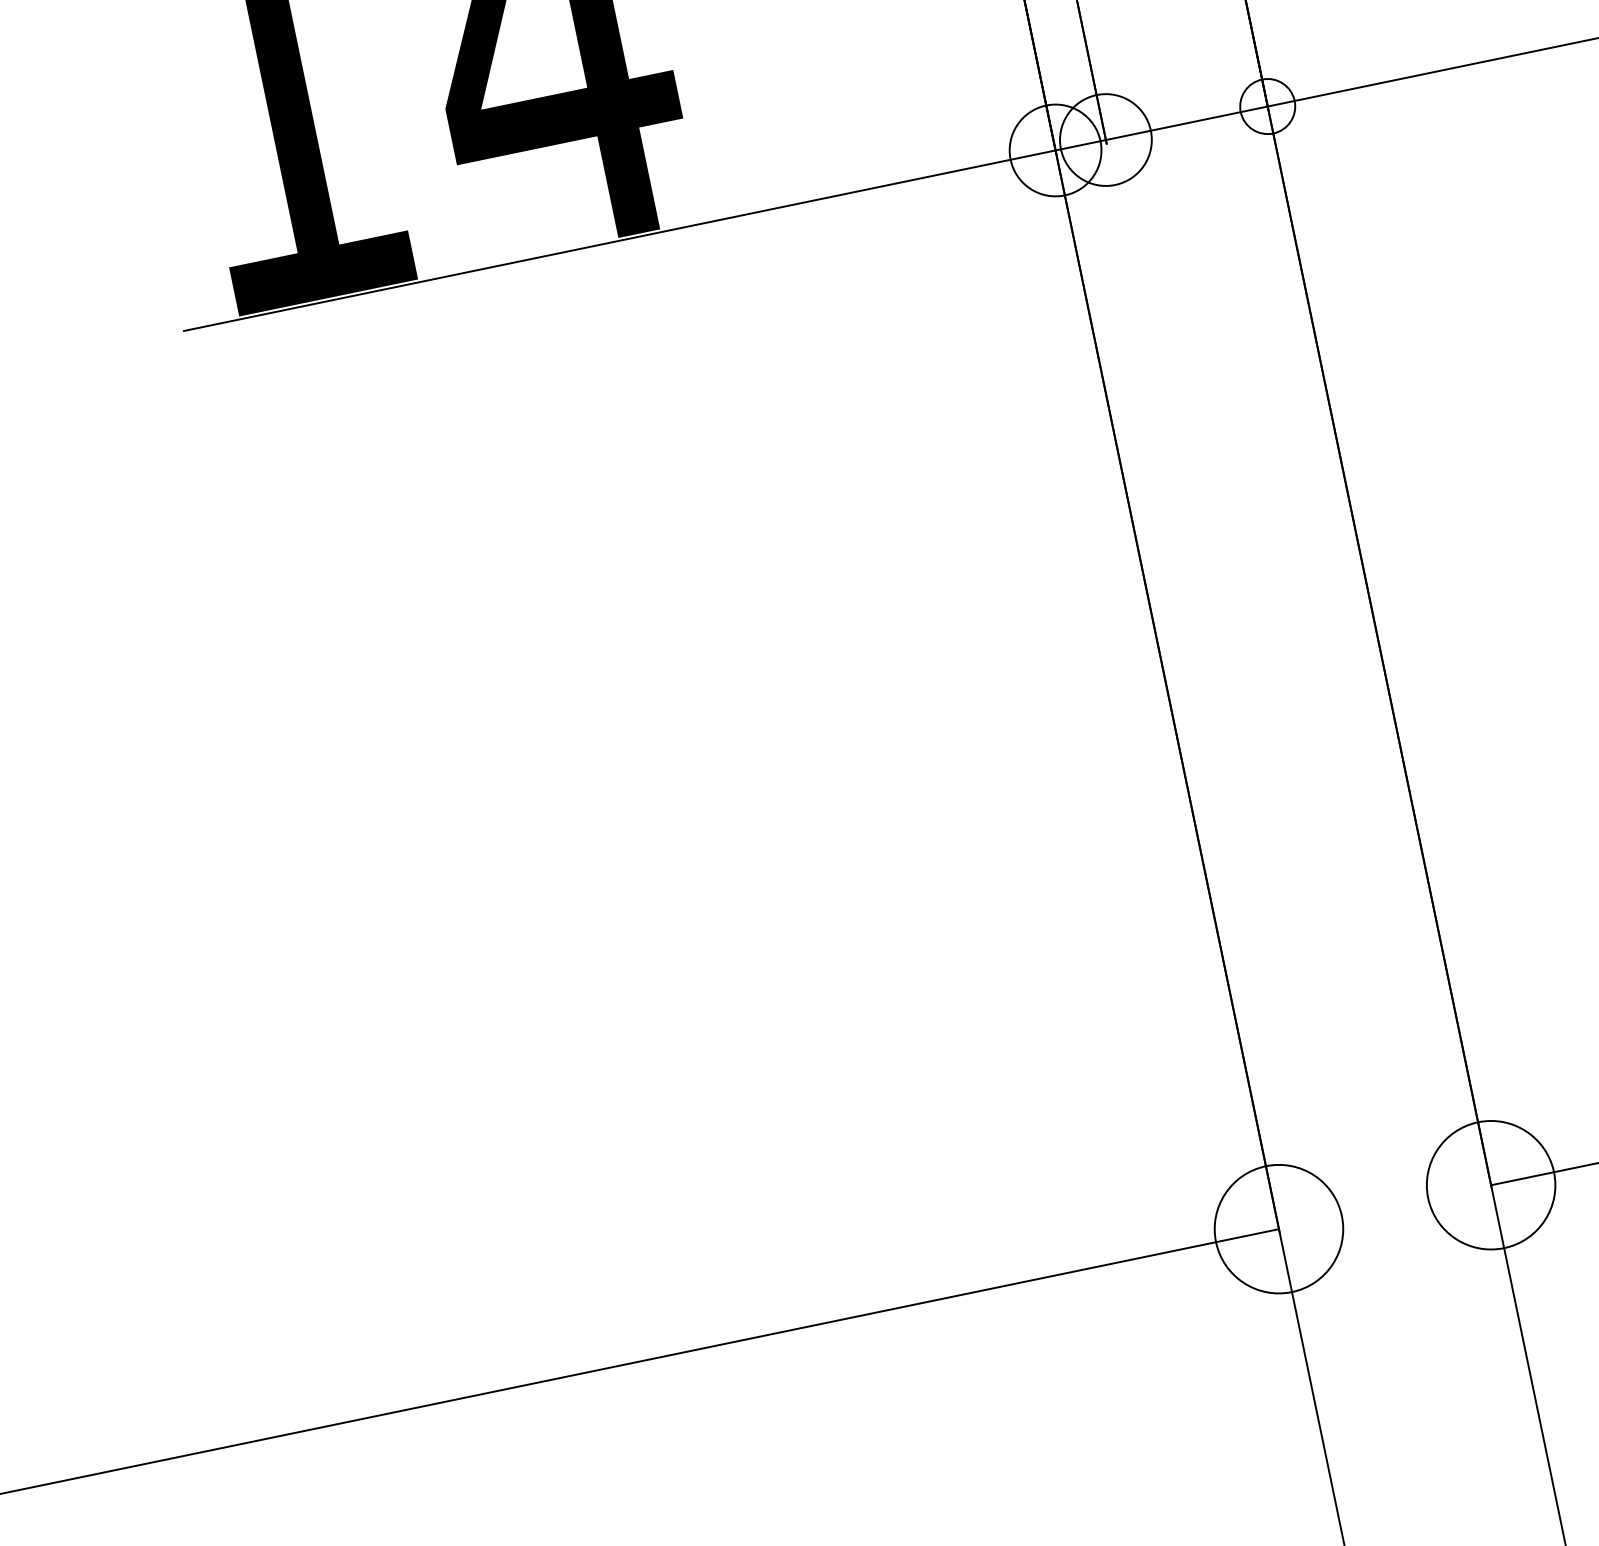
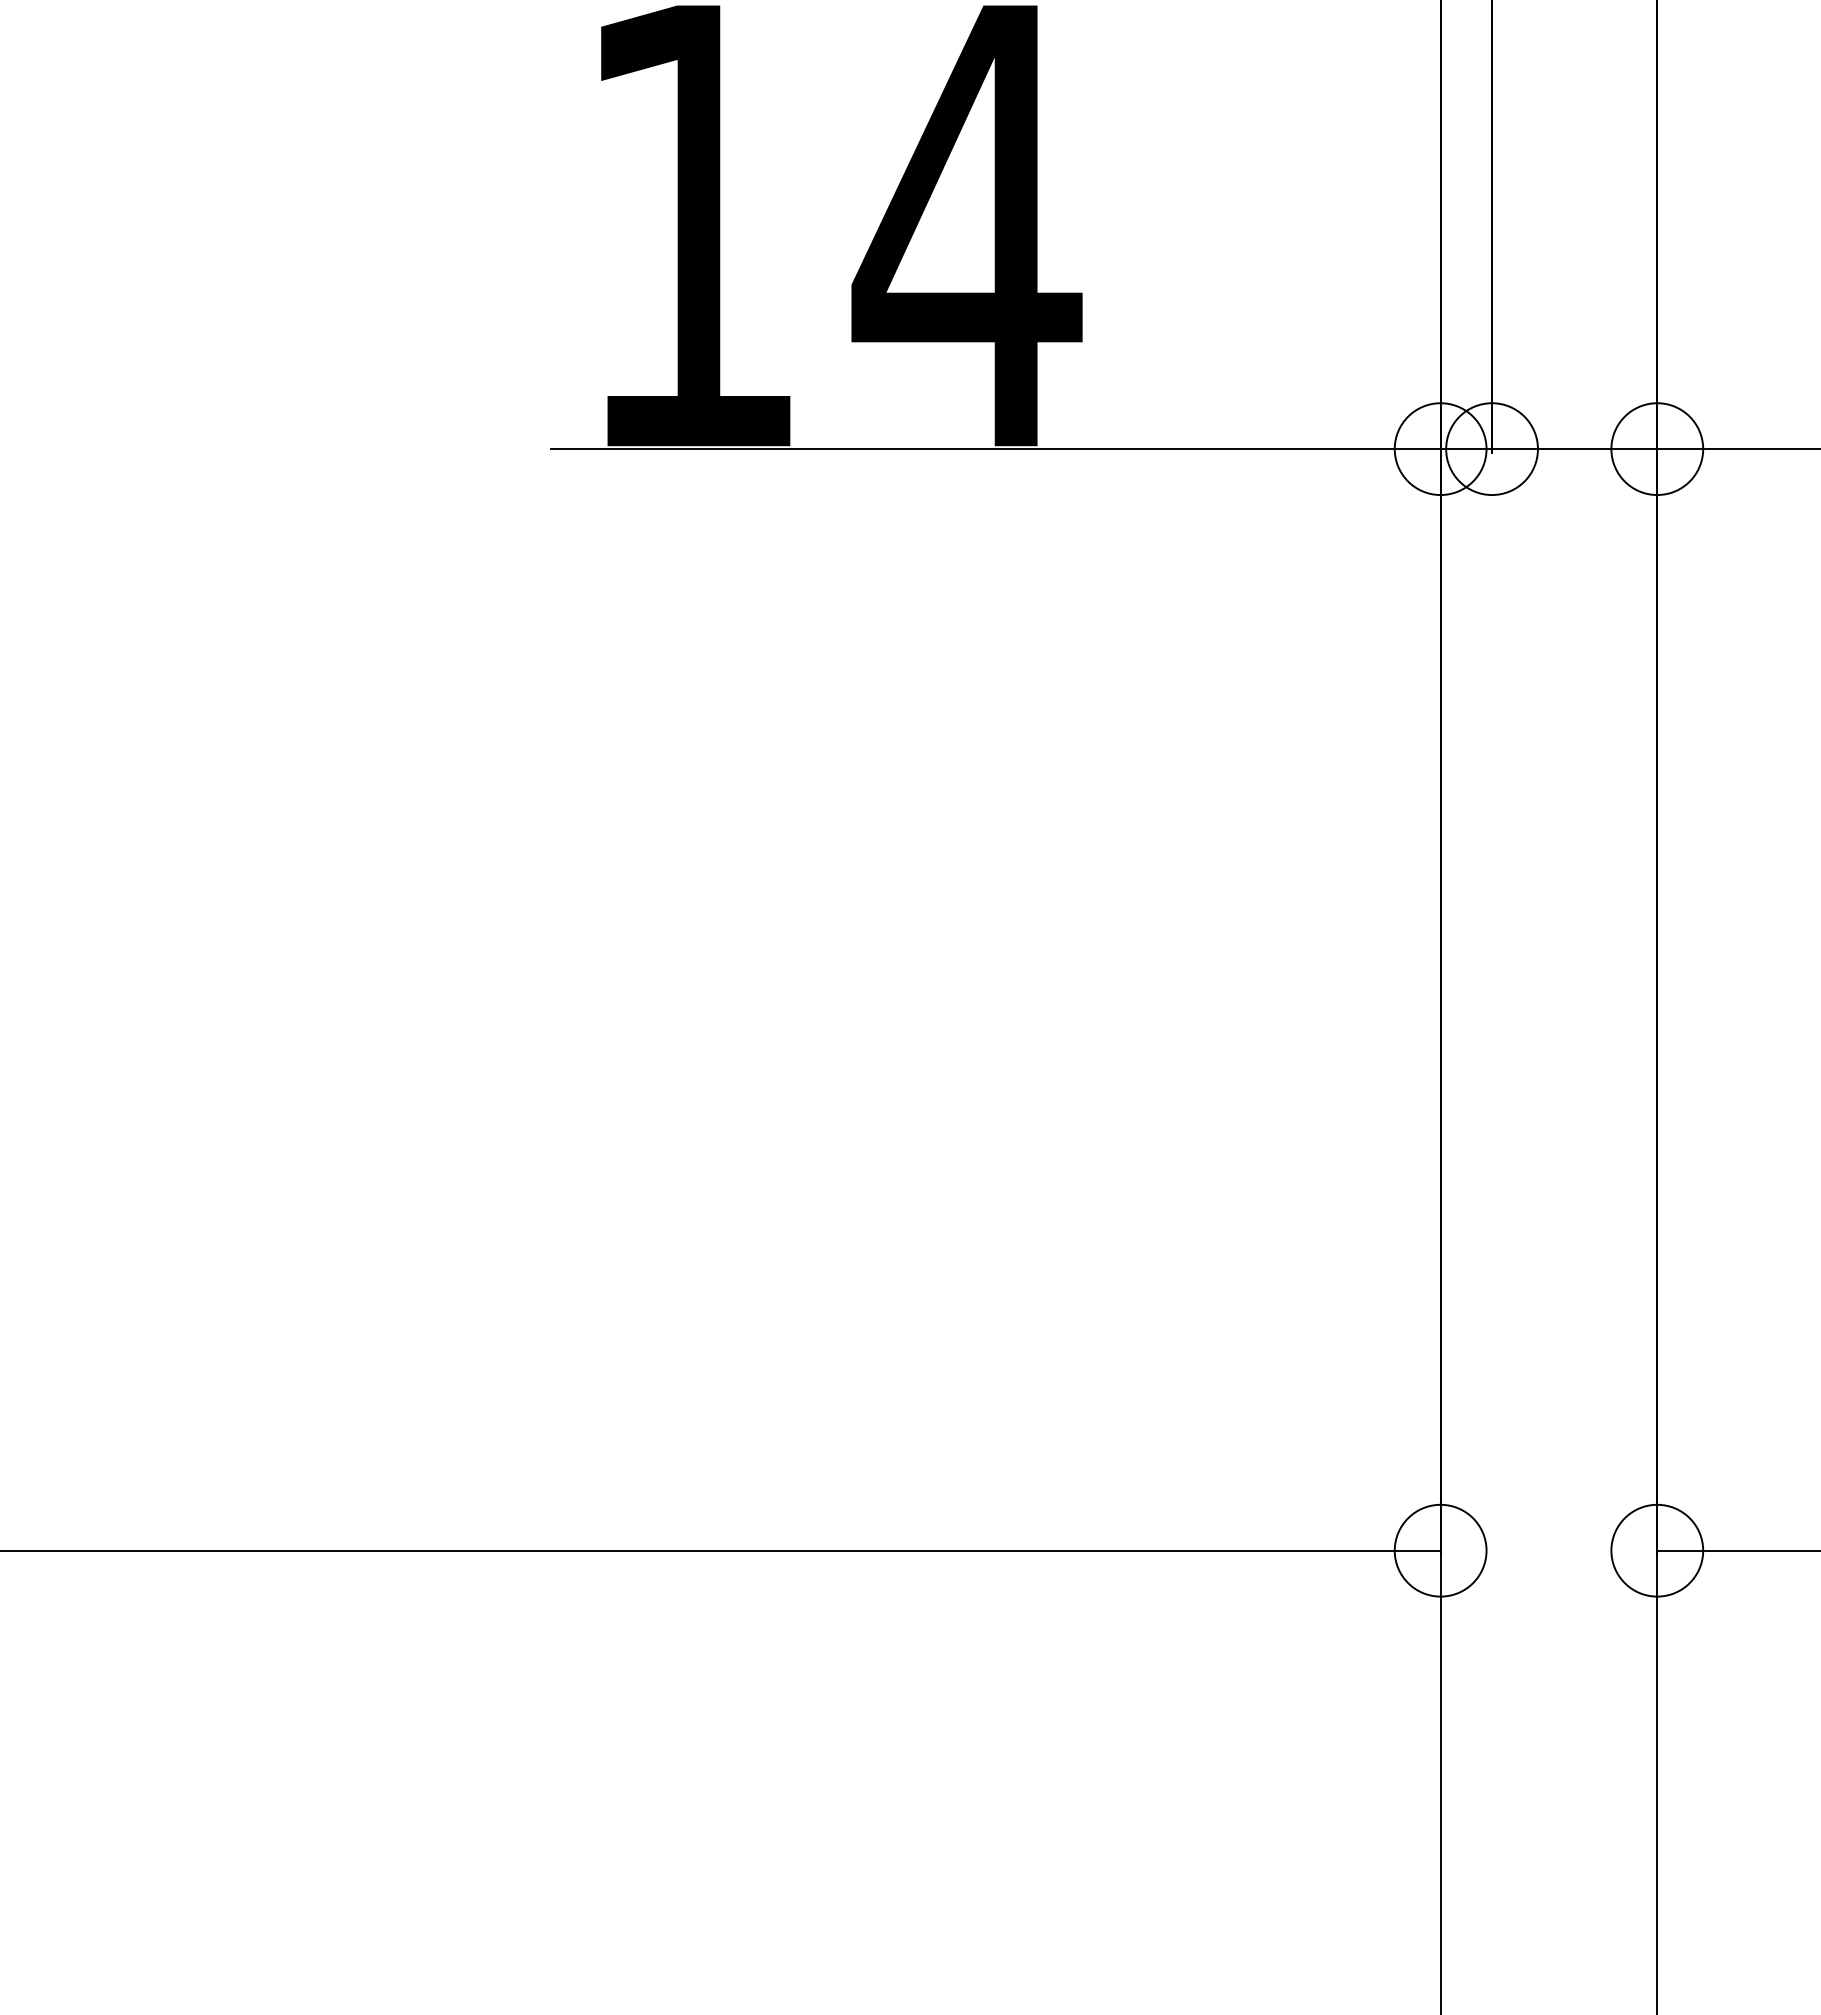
circle: (1268, 106) -> (1657, 449), size x1.67
circle: (1491, 1184) -> (1657, 1550), size x0.71
circle: (1278, 1228) -> (1440, 1550), size x0.71

